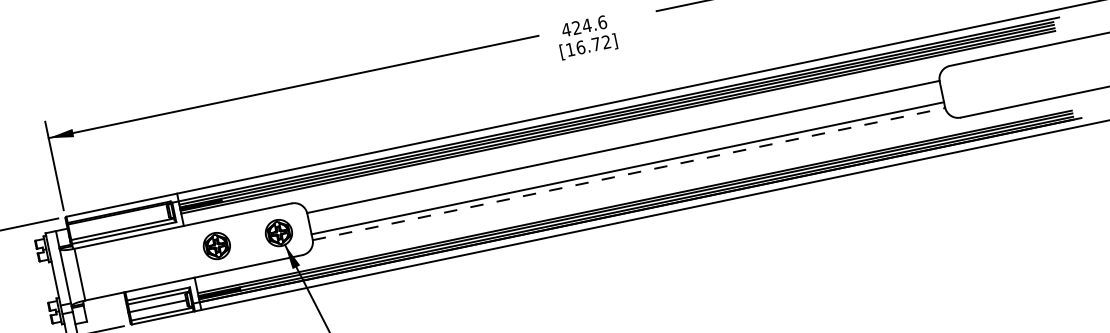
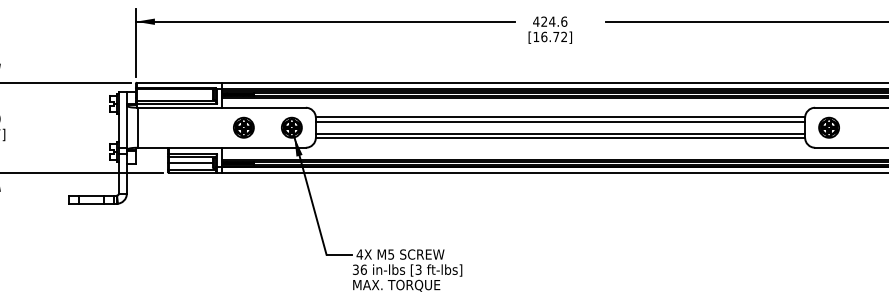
part: (972, 87) -> (828, 127), added
line: (624, 152) -> (560, 121), added
line: (629, 174) -> (560, 138), dashed -> solid

